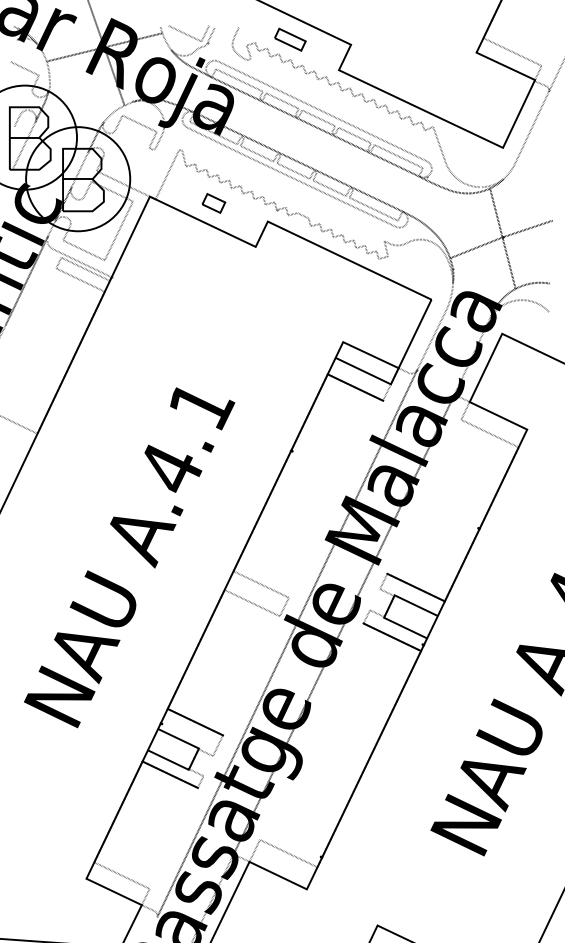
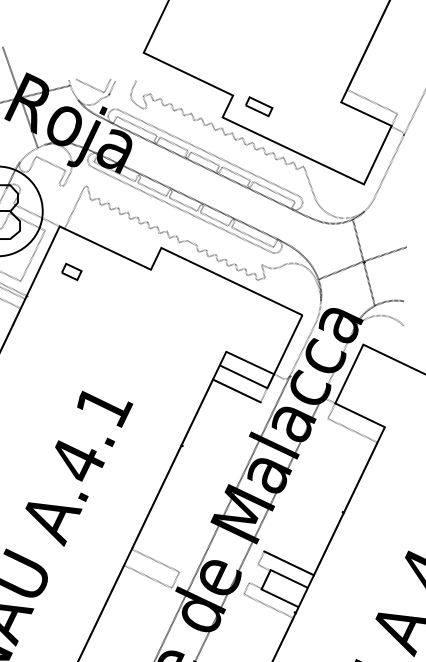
part: (290, 39) -> (259, 106), moved
part: (213, 203) -> (71, 271), moved
line: (392, 637) -> (268, 606), removed

